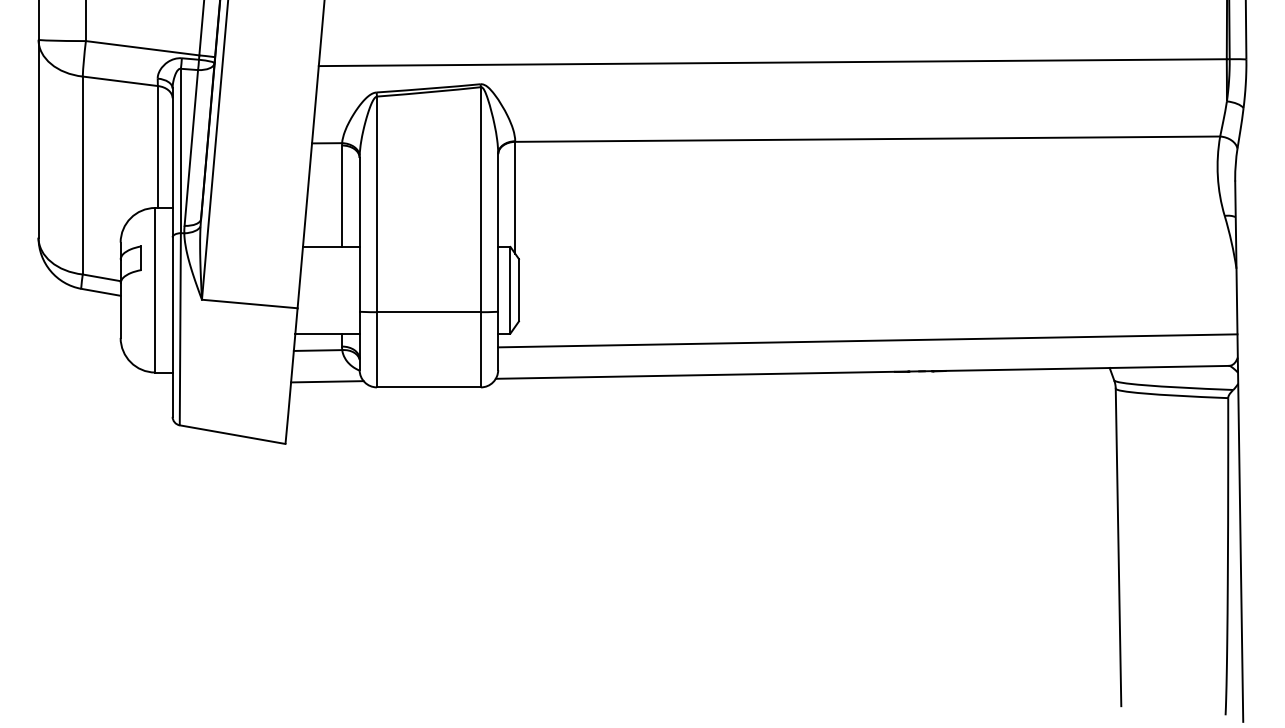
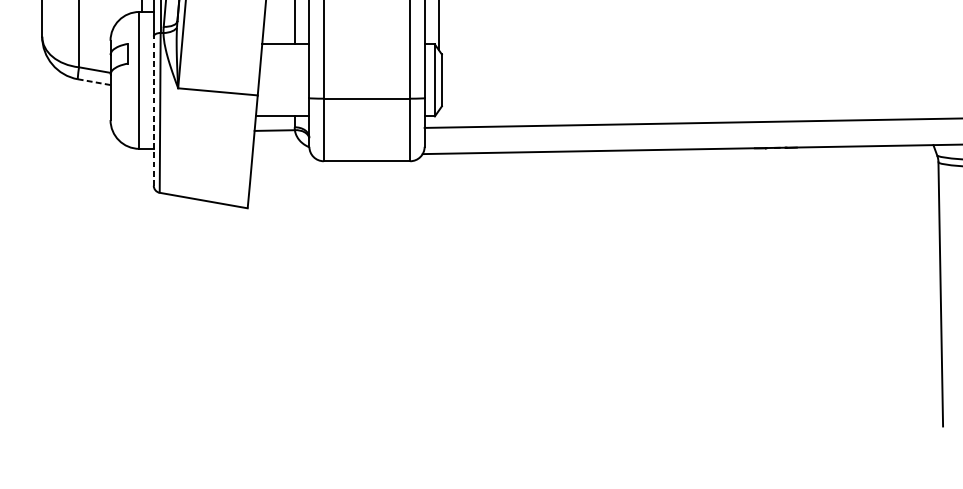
line: (101, 292) -> (94, 82), solid -> dashed
line: (172, 327) -> (153, 111), solid -> dashed
line: (327, 381) -> (282, 156), removed

